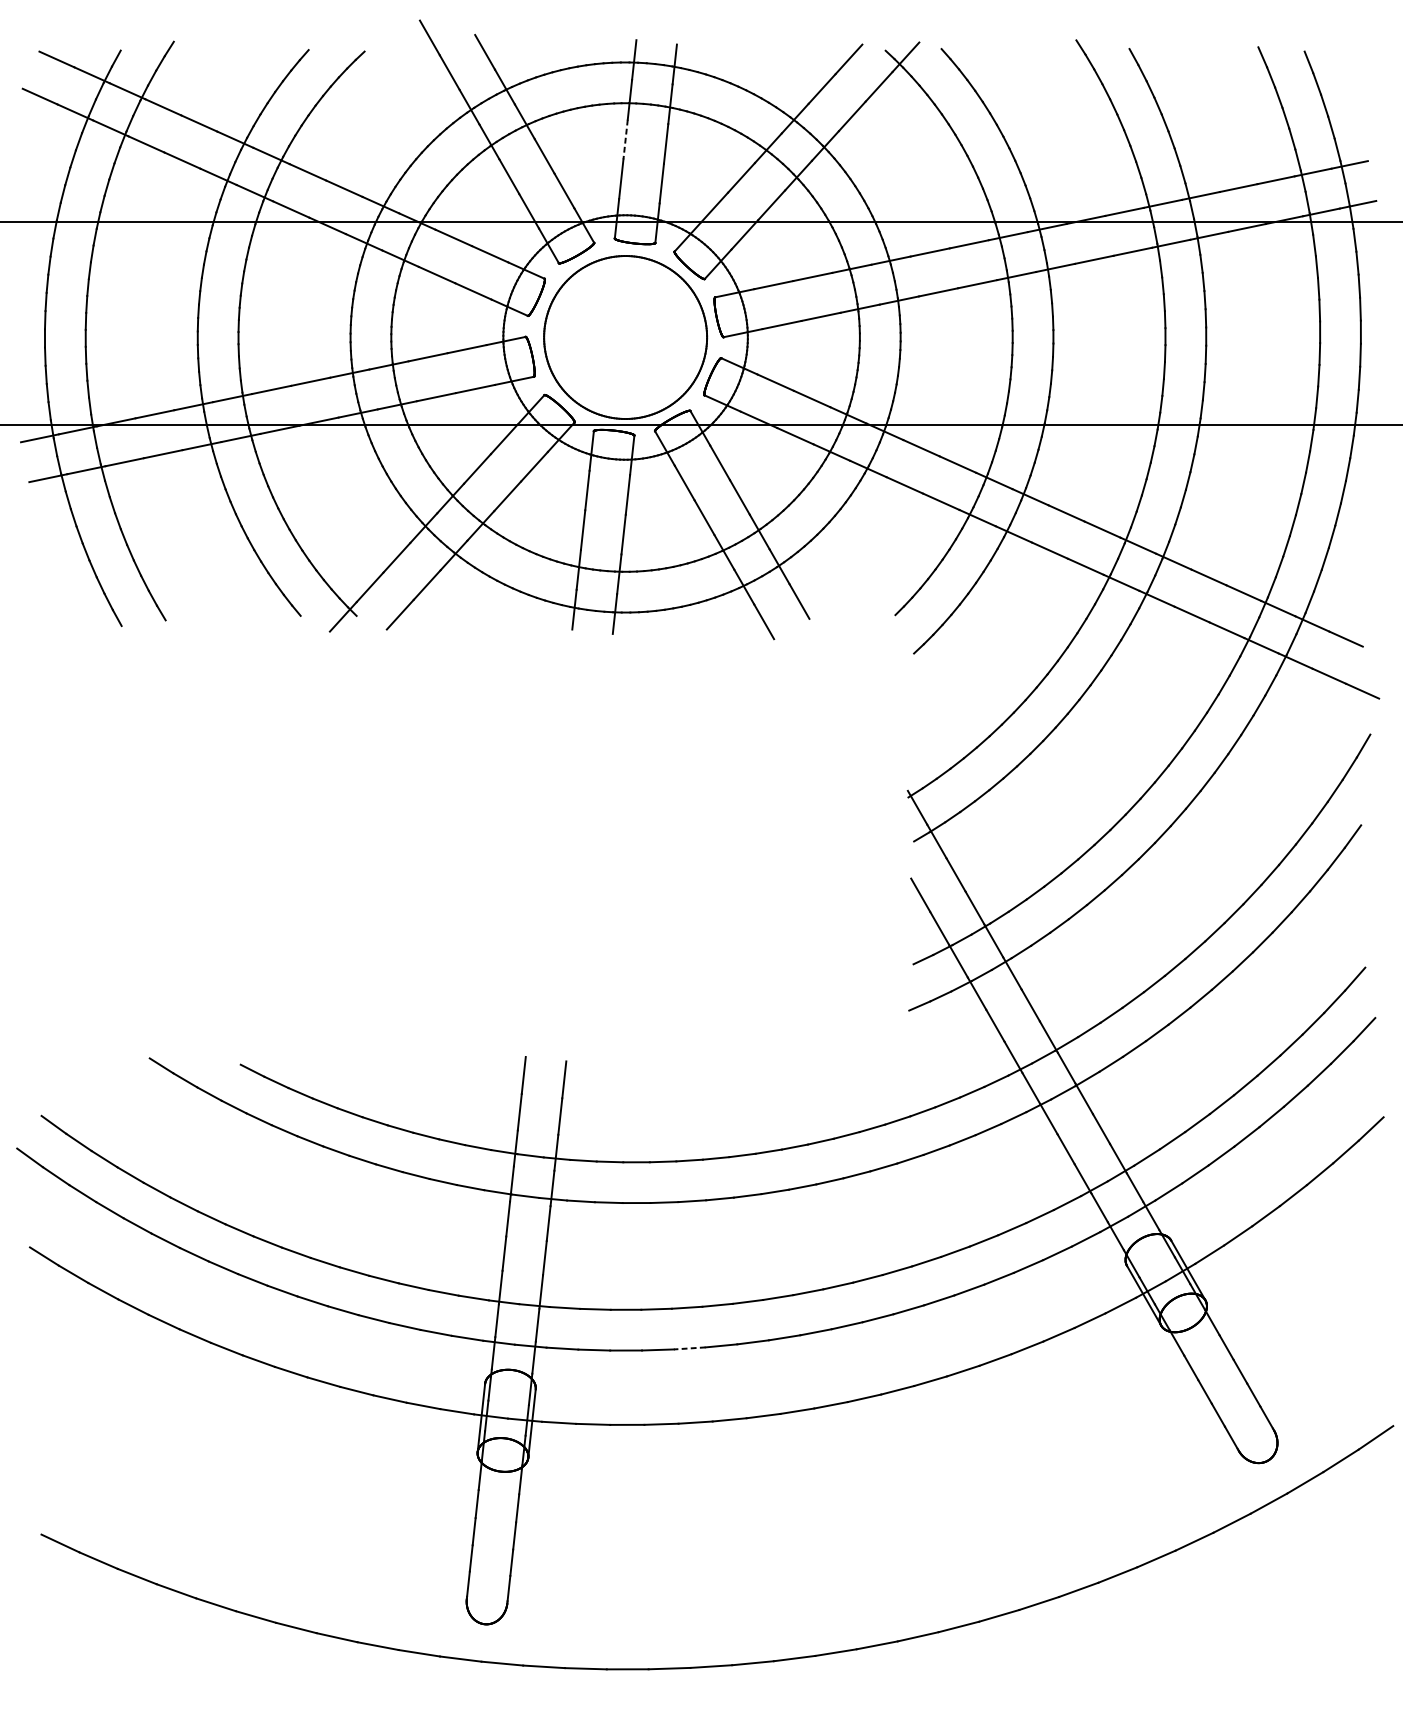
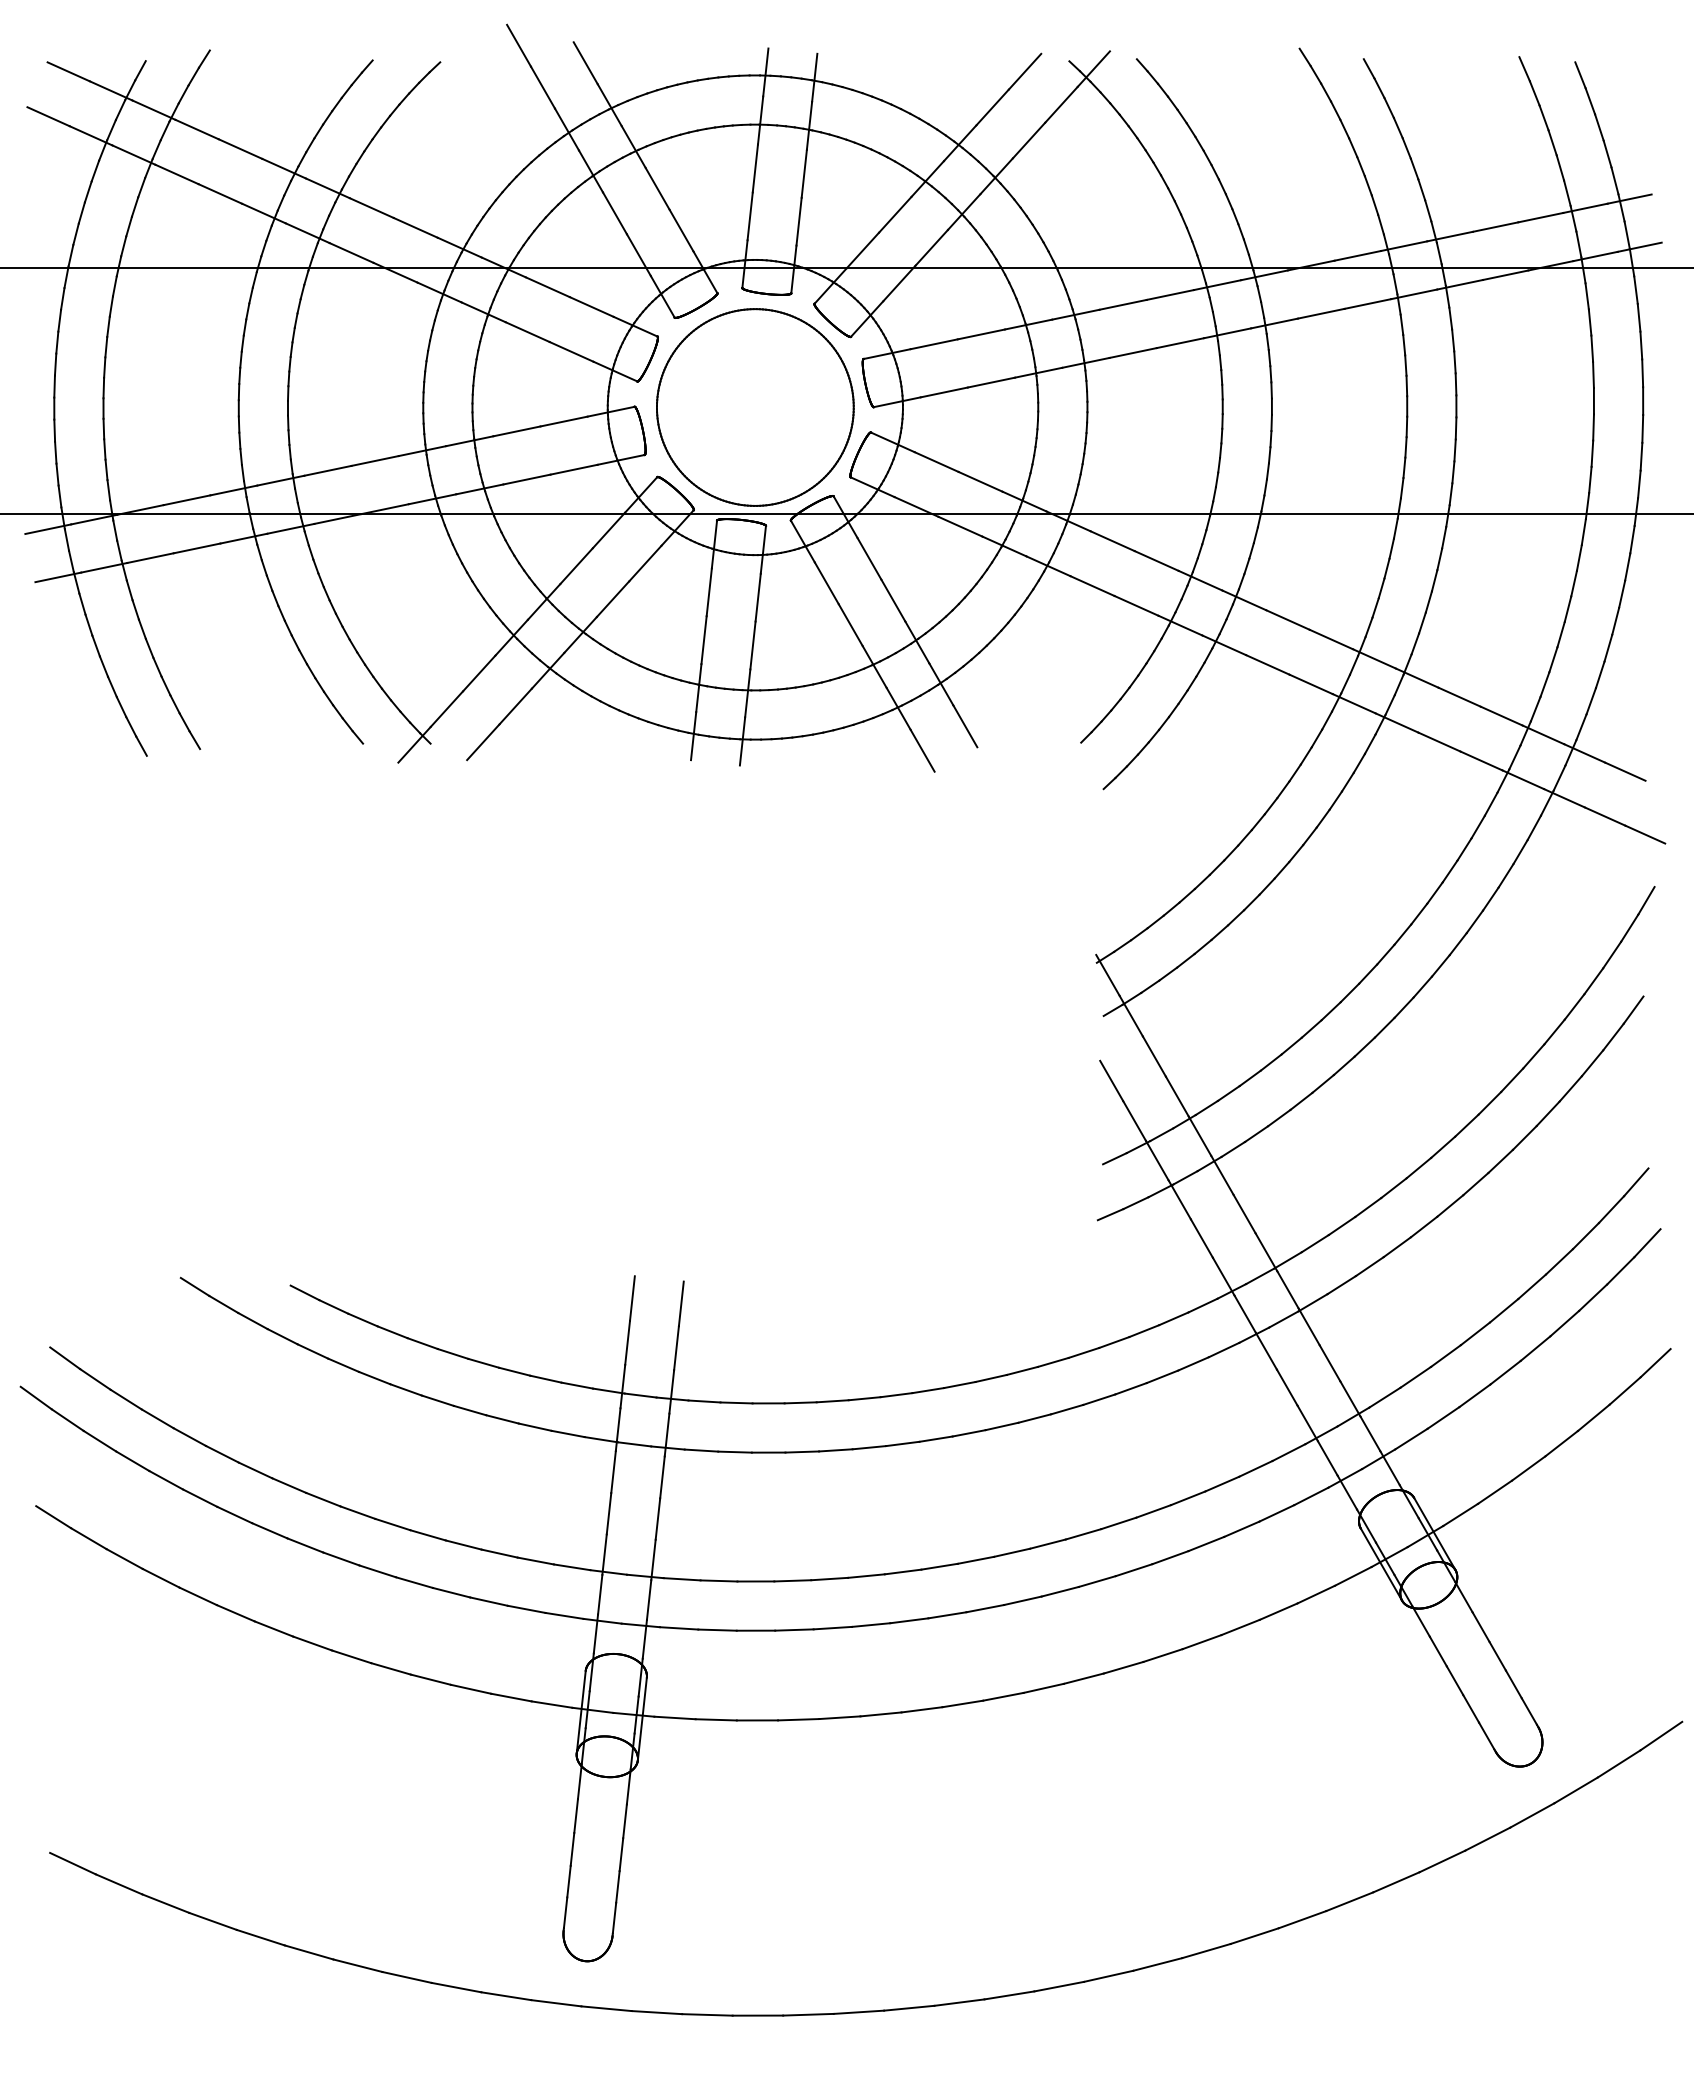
line: (625, 139) -> (755, 168), dashed -> solid
line: (689, 1348) -> (832, 1628), dashed -> solid

